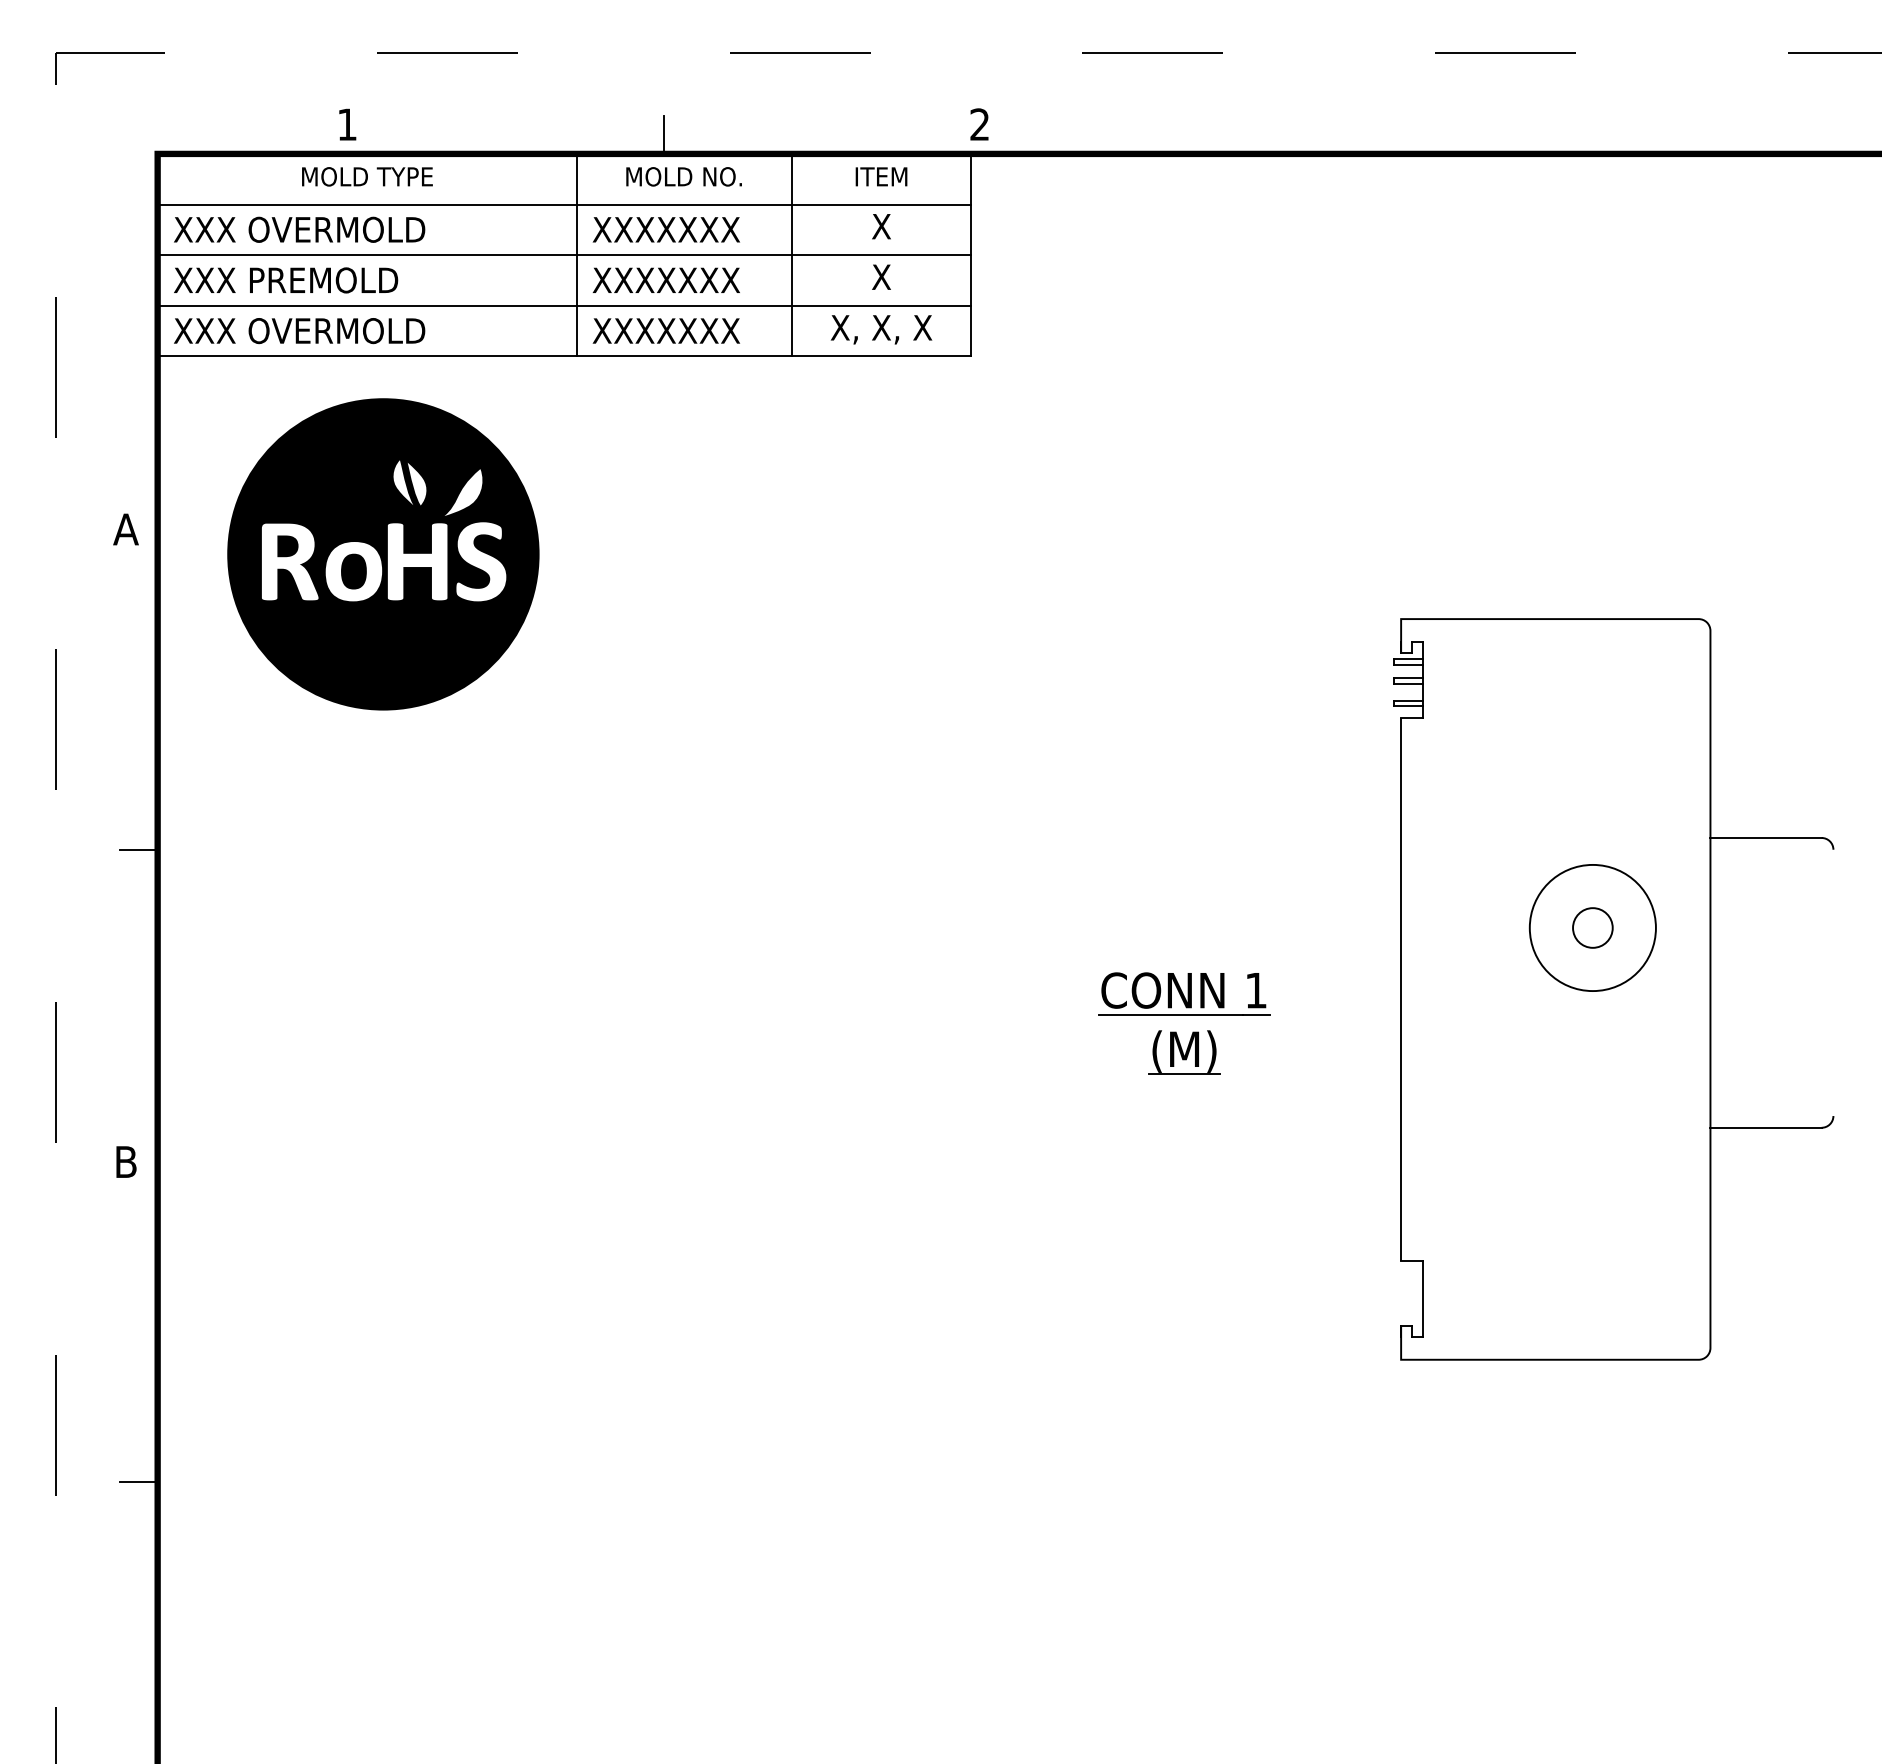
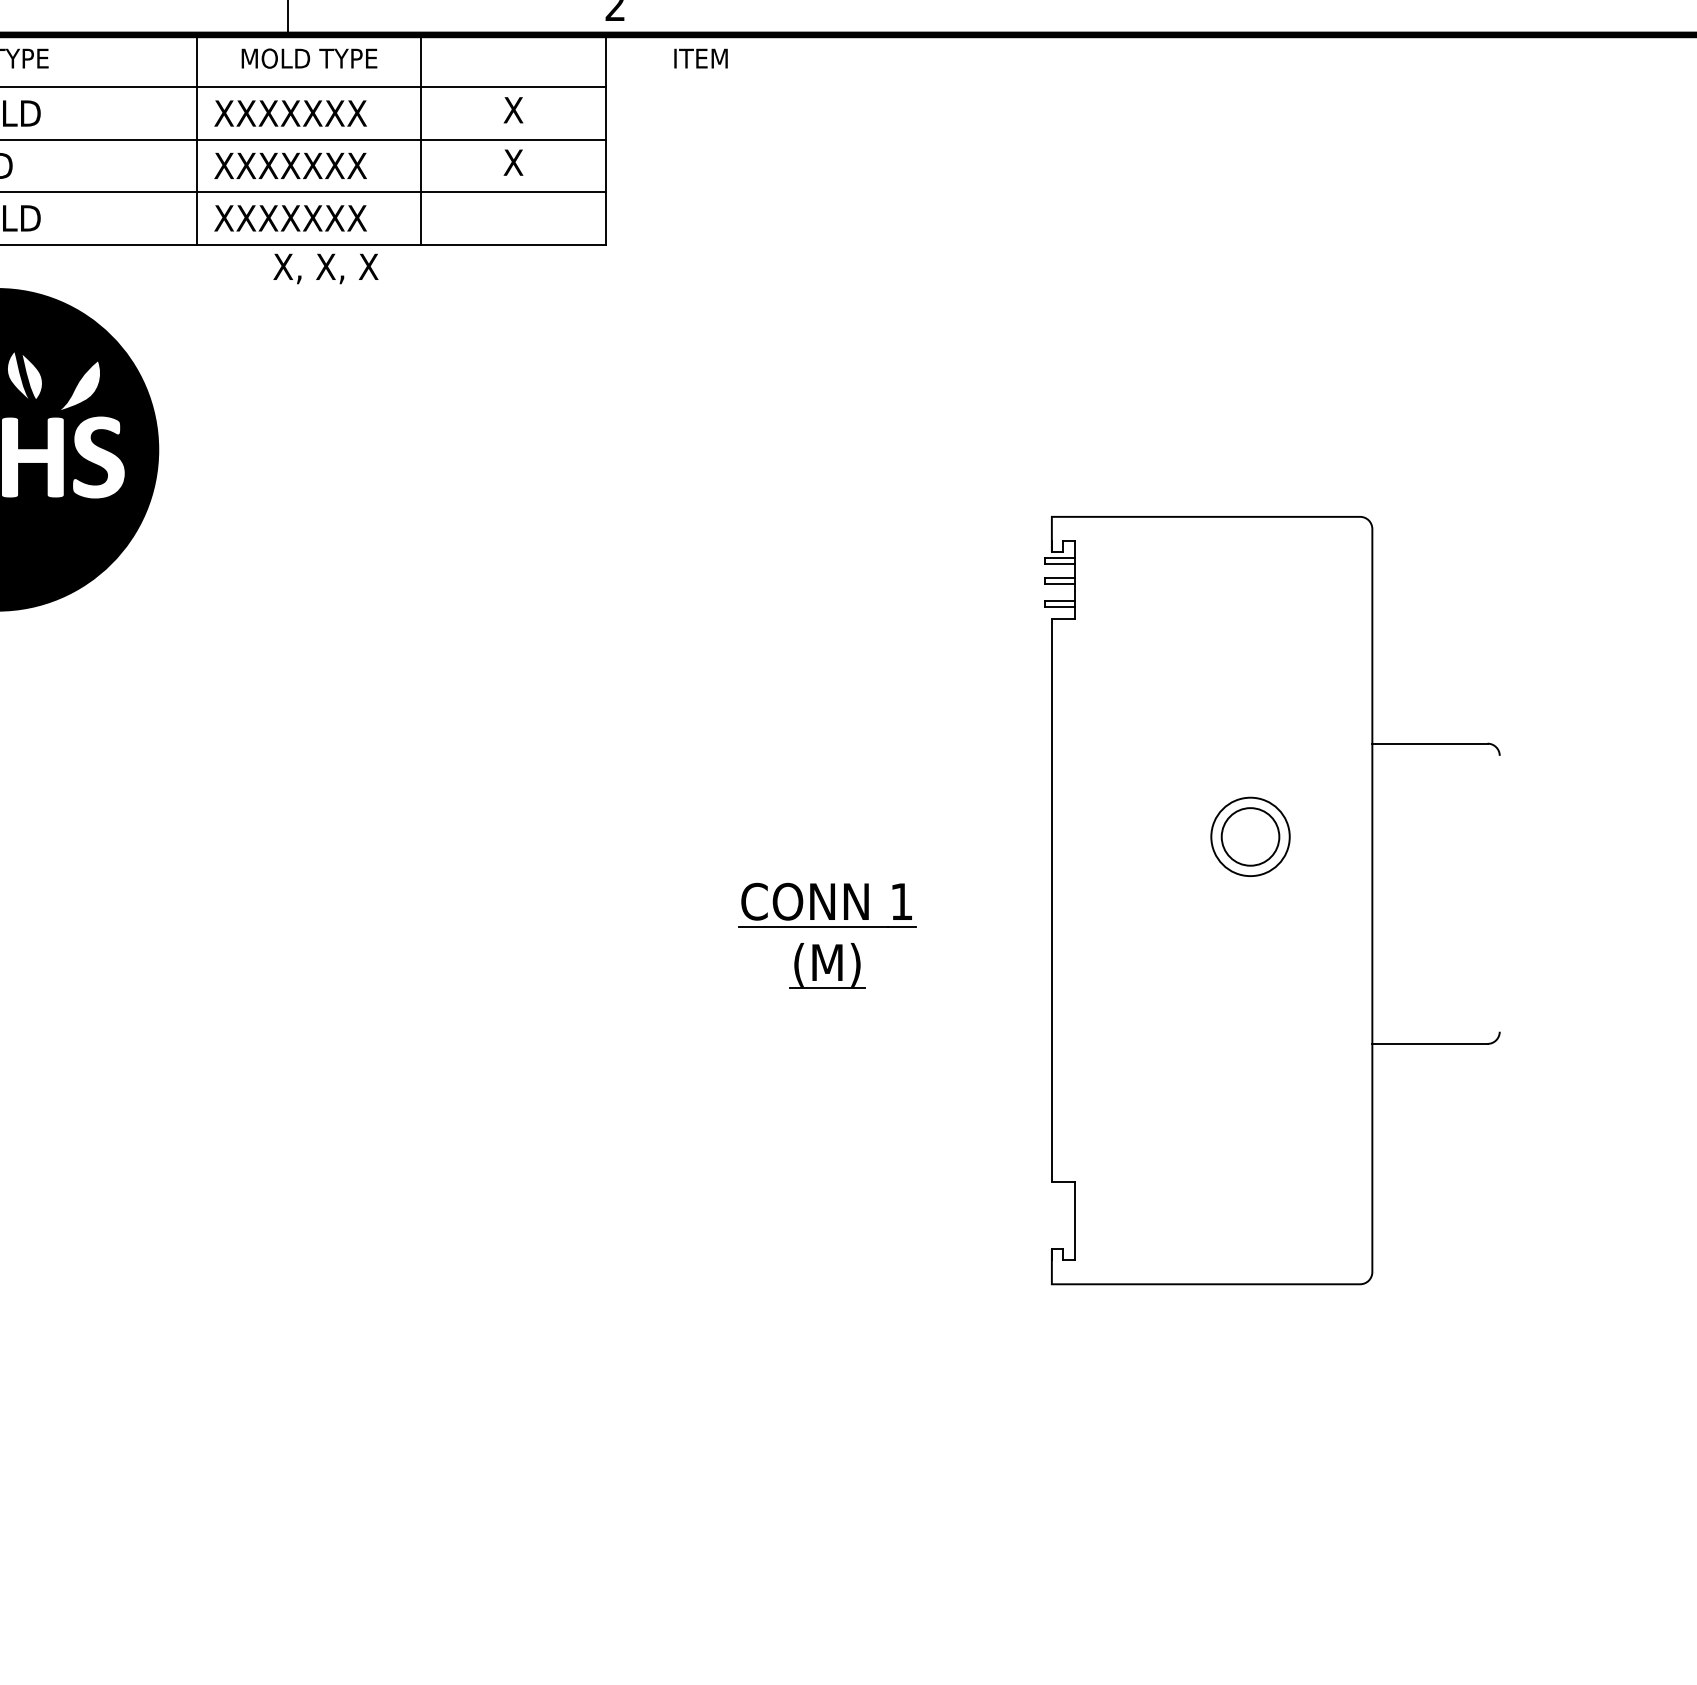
text: (684, 176) -> (309, 58), MOLD NO. -> MOLD TYPE
text: (881, 176) -> (701, 58), moved
text: (881, 329) -> (325, 268), moved
circle: (1592, 927) -> (1250, 836), size x0.6
circle: (1592, 927) -> (1250, 836), size x1.4

